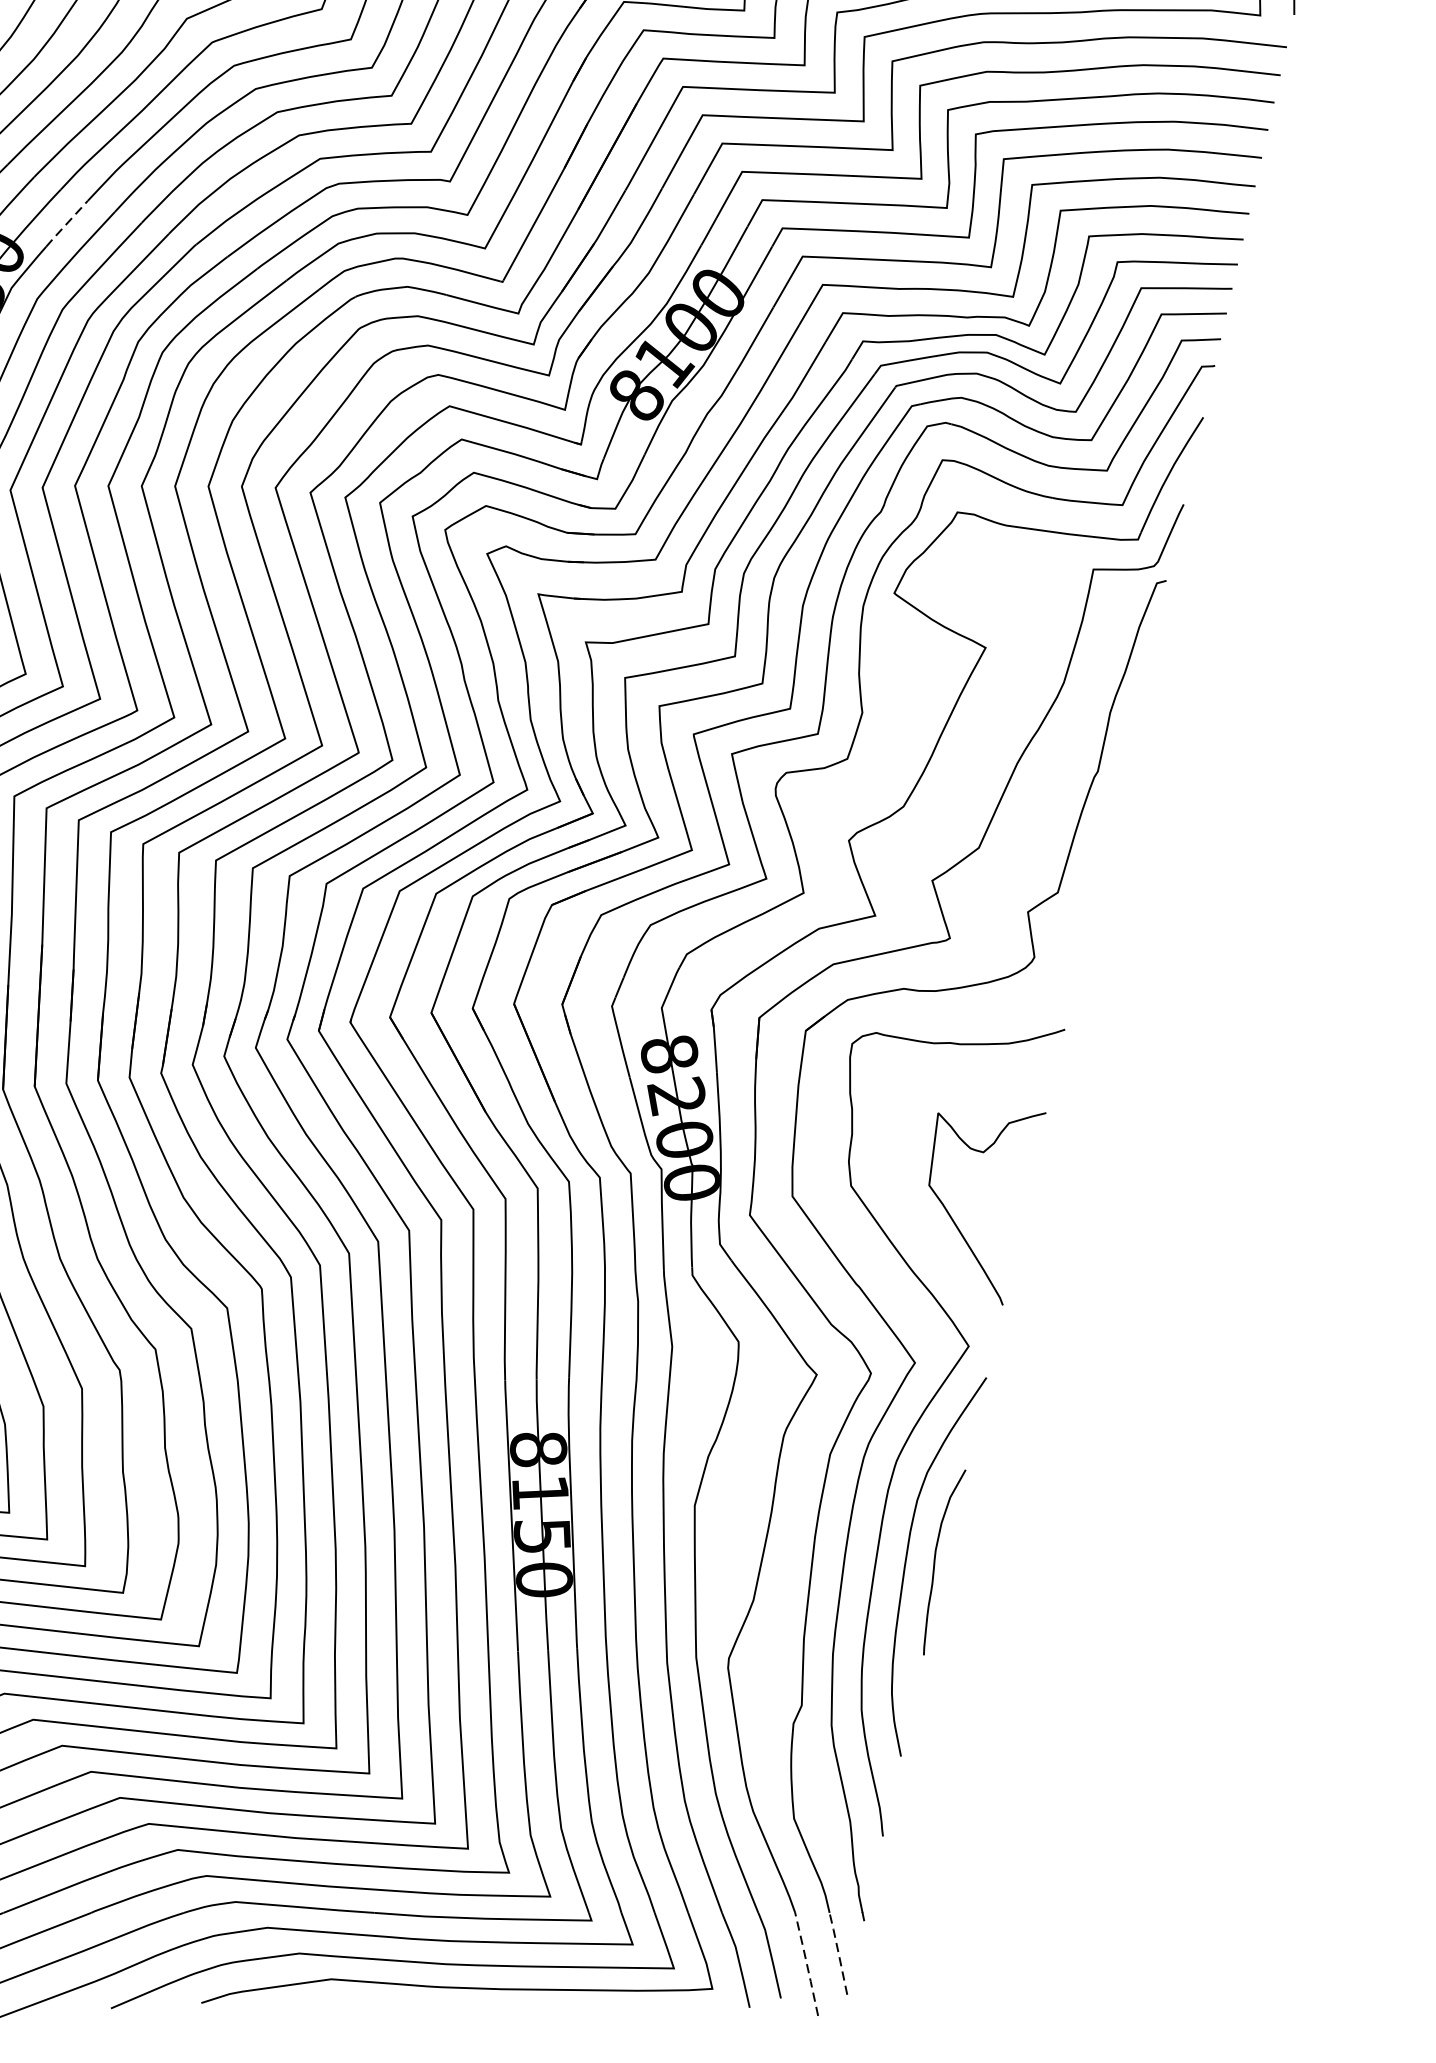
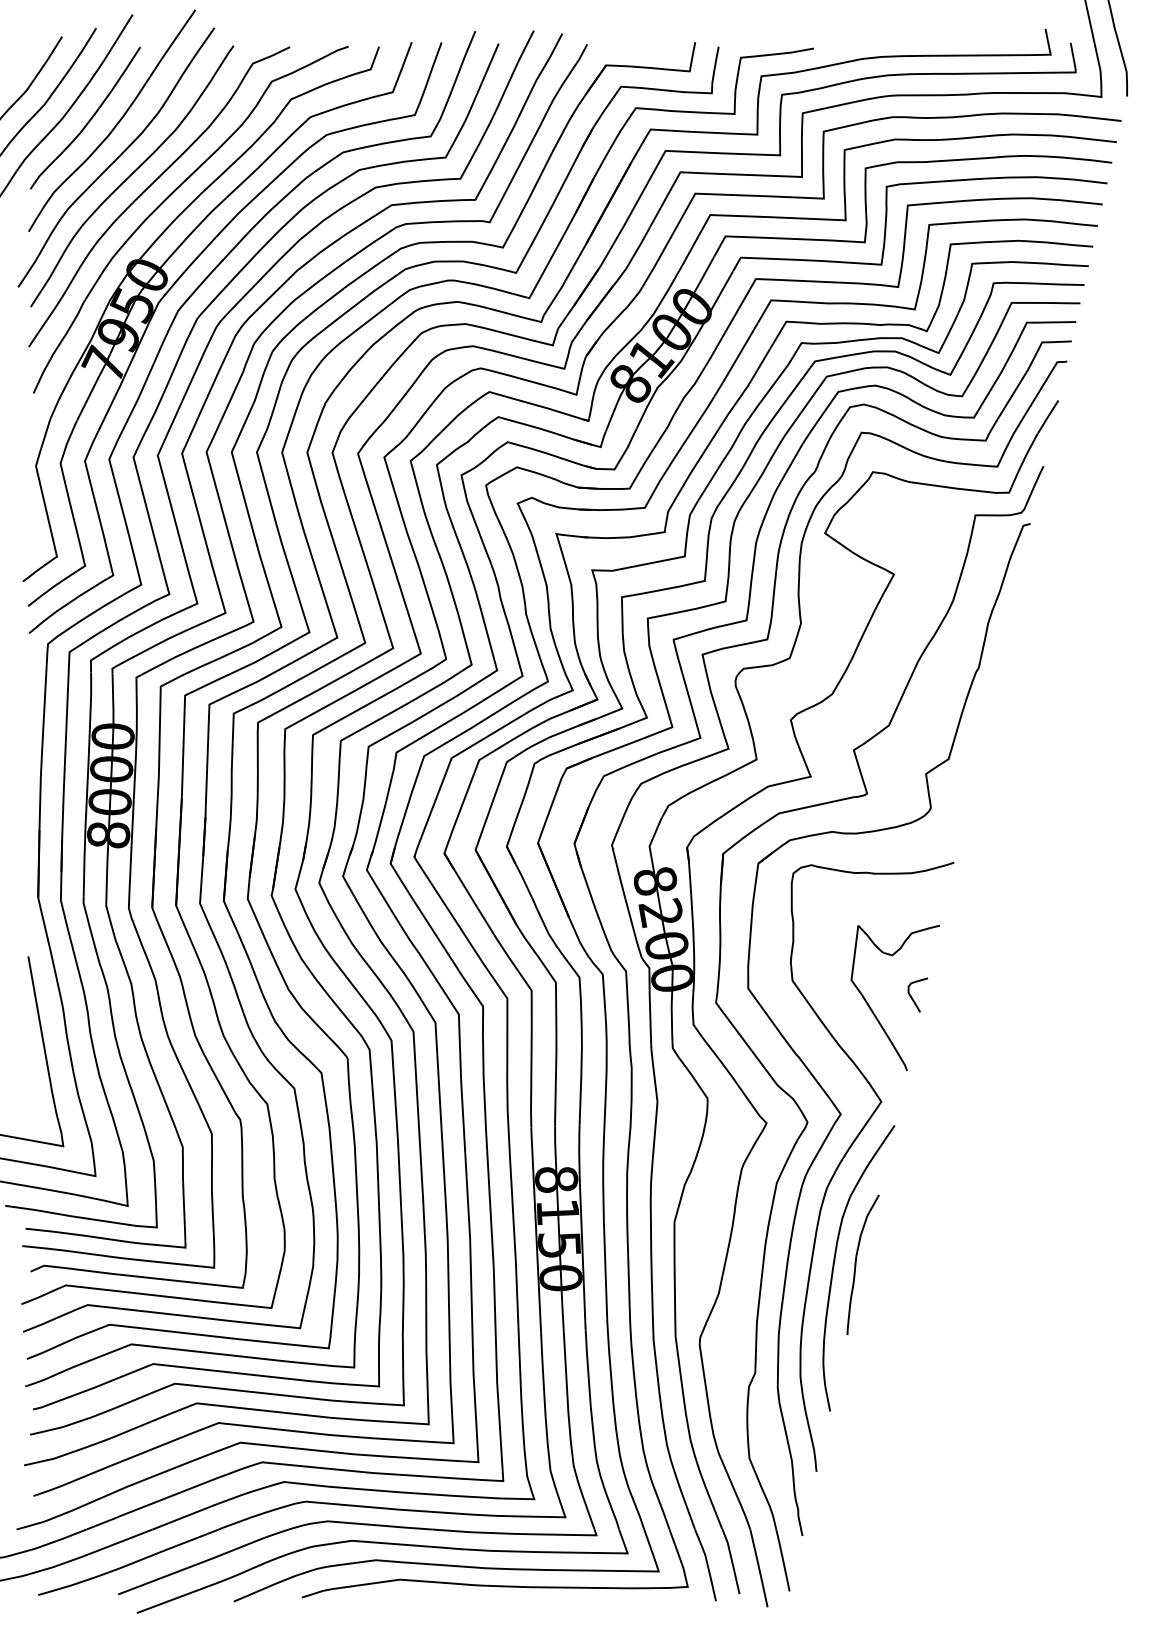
line: (66, 222) -> (200, 253), dashed -> solid
curve: (1011, 1209) -> (913, 998), added
line: (839, 1952) -> (783, 1559), dashed -> solid
line: (807, 1963) -> (759, 1567), dashed -> solid

